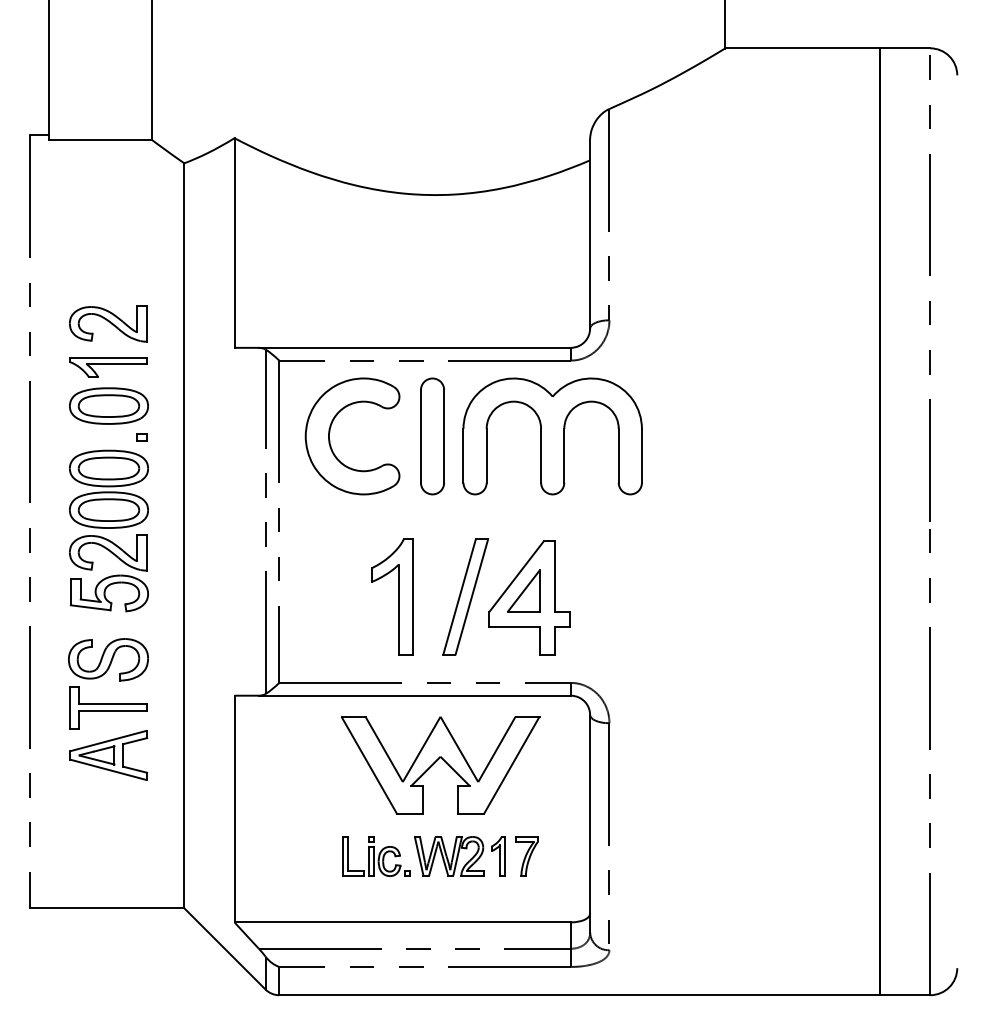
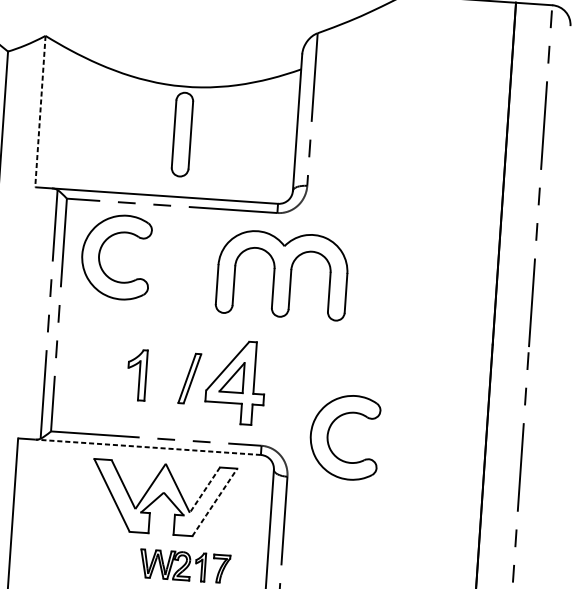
line: (234, 243) -> (40, 111), solid -> dashed
part: (432, 436) -> (182, 134), moved
part: (552, 436) -> (282, 274), moved
part: (392, 596) -> (137, 374), size x0.6
part: (465, 596) -> (189, 378), size x0.6
part: (662, 659) -> (328, 433), added
line: (414, 695) -> (148, 447), solid -> dashed
line: (496, 750) -> (204, 490), solid -> dashed
line: (512, 764) -> (215, 501), solid -> dashed
part: (376, 856) -> (112, 561), removed

